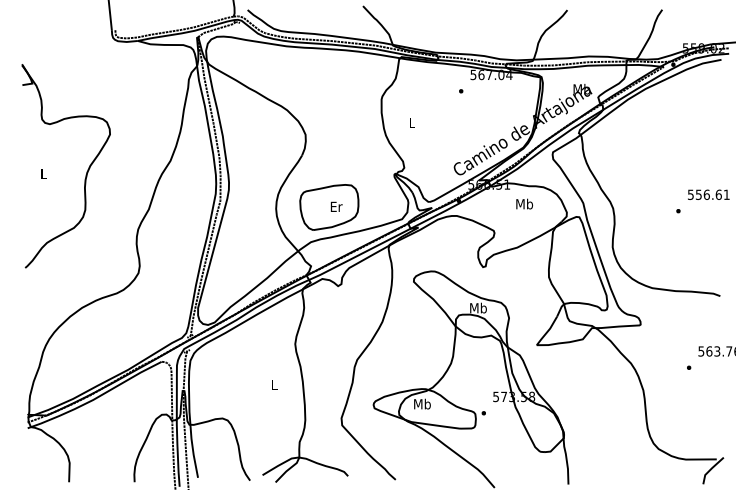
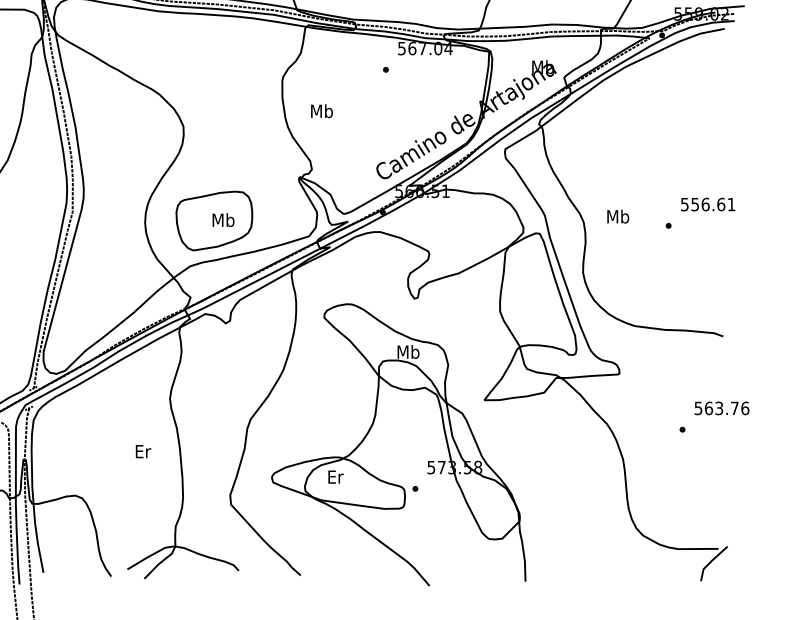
text: (411, 122) -> (321, 110), L -> Mb
text: (524, 203) -> (617, 215), moved
text: (336, 206) -> (223, 219), Er -> Mb
text: (274, 384) -> (142, 451), L -> Er
text: (422, 403) -> (335, 476), Mb -> Er

